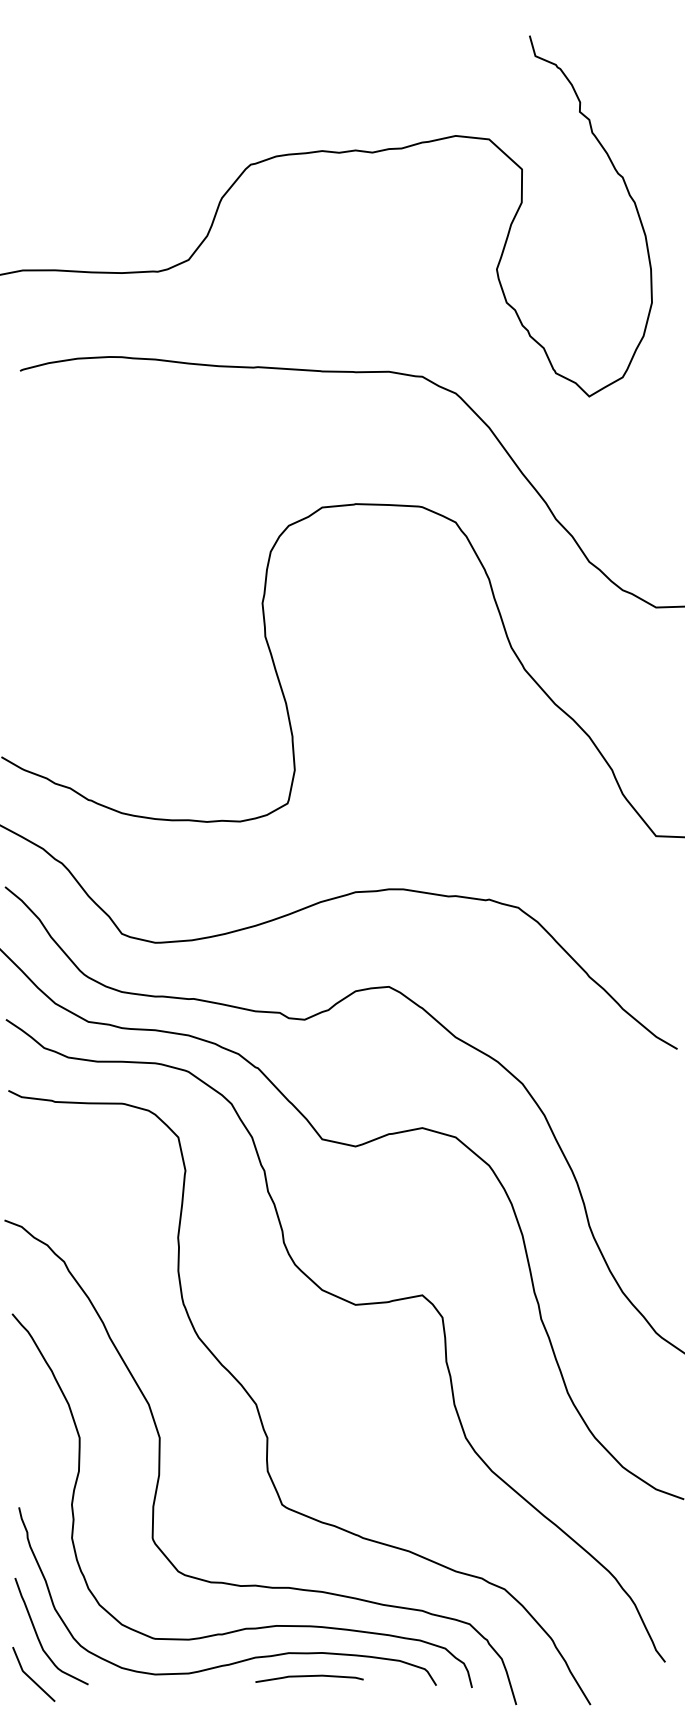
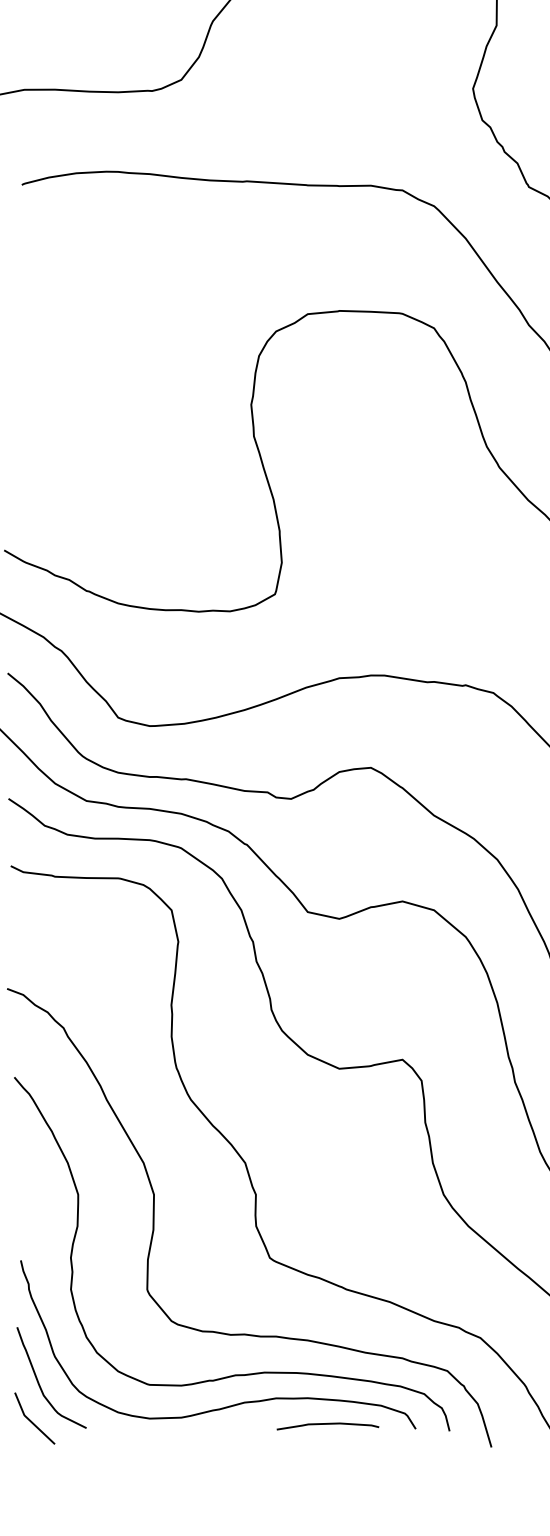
curve: (309, 1676) -> (327, 1424), moved

